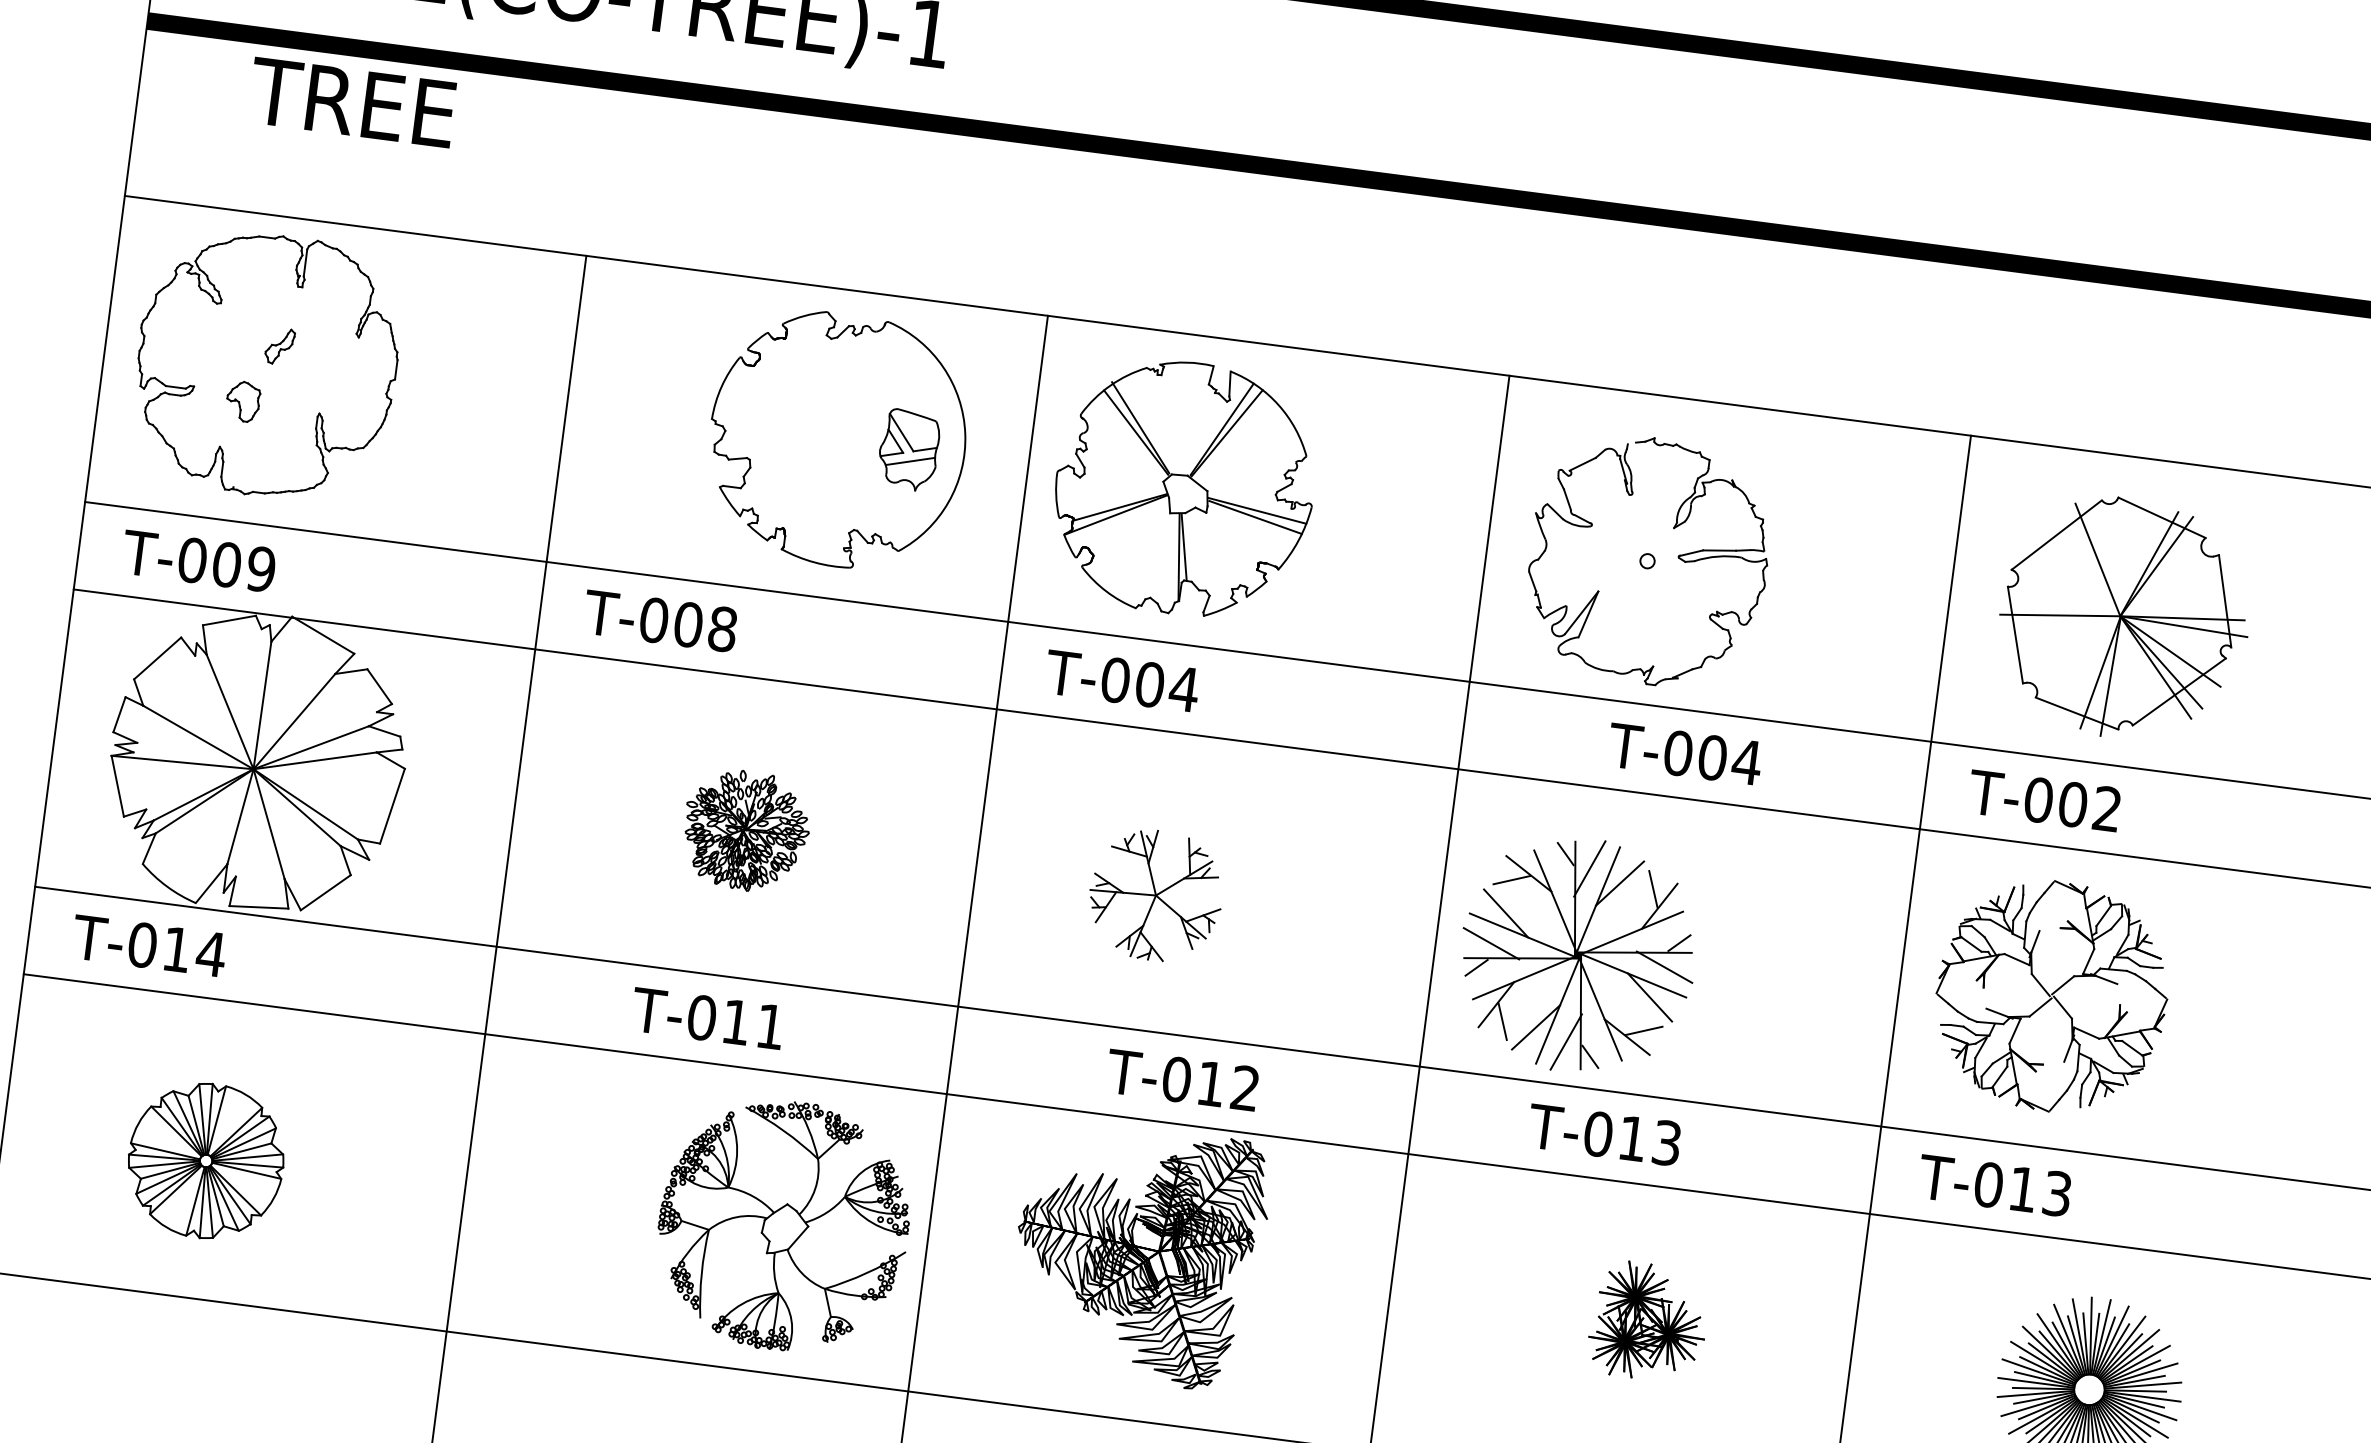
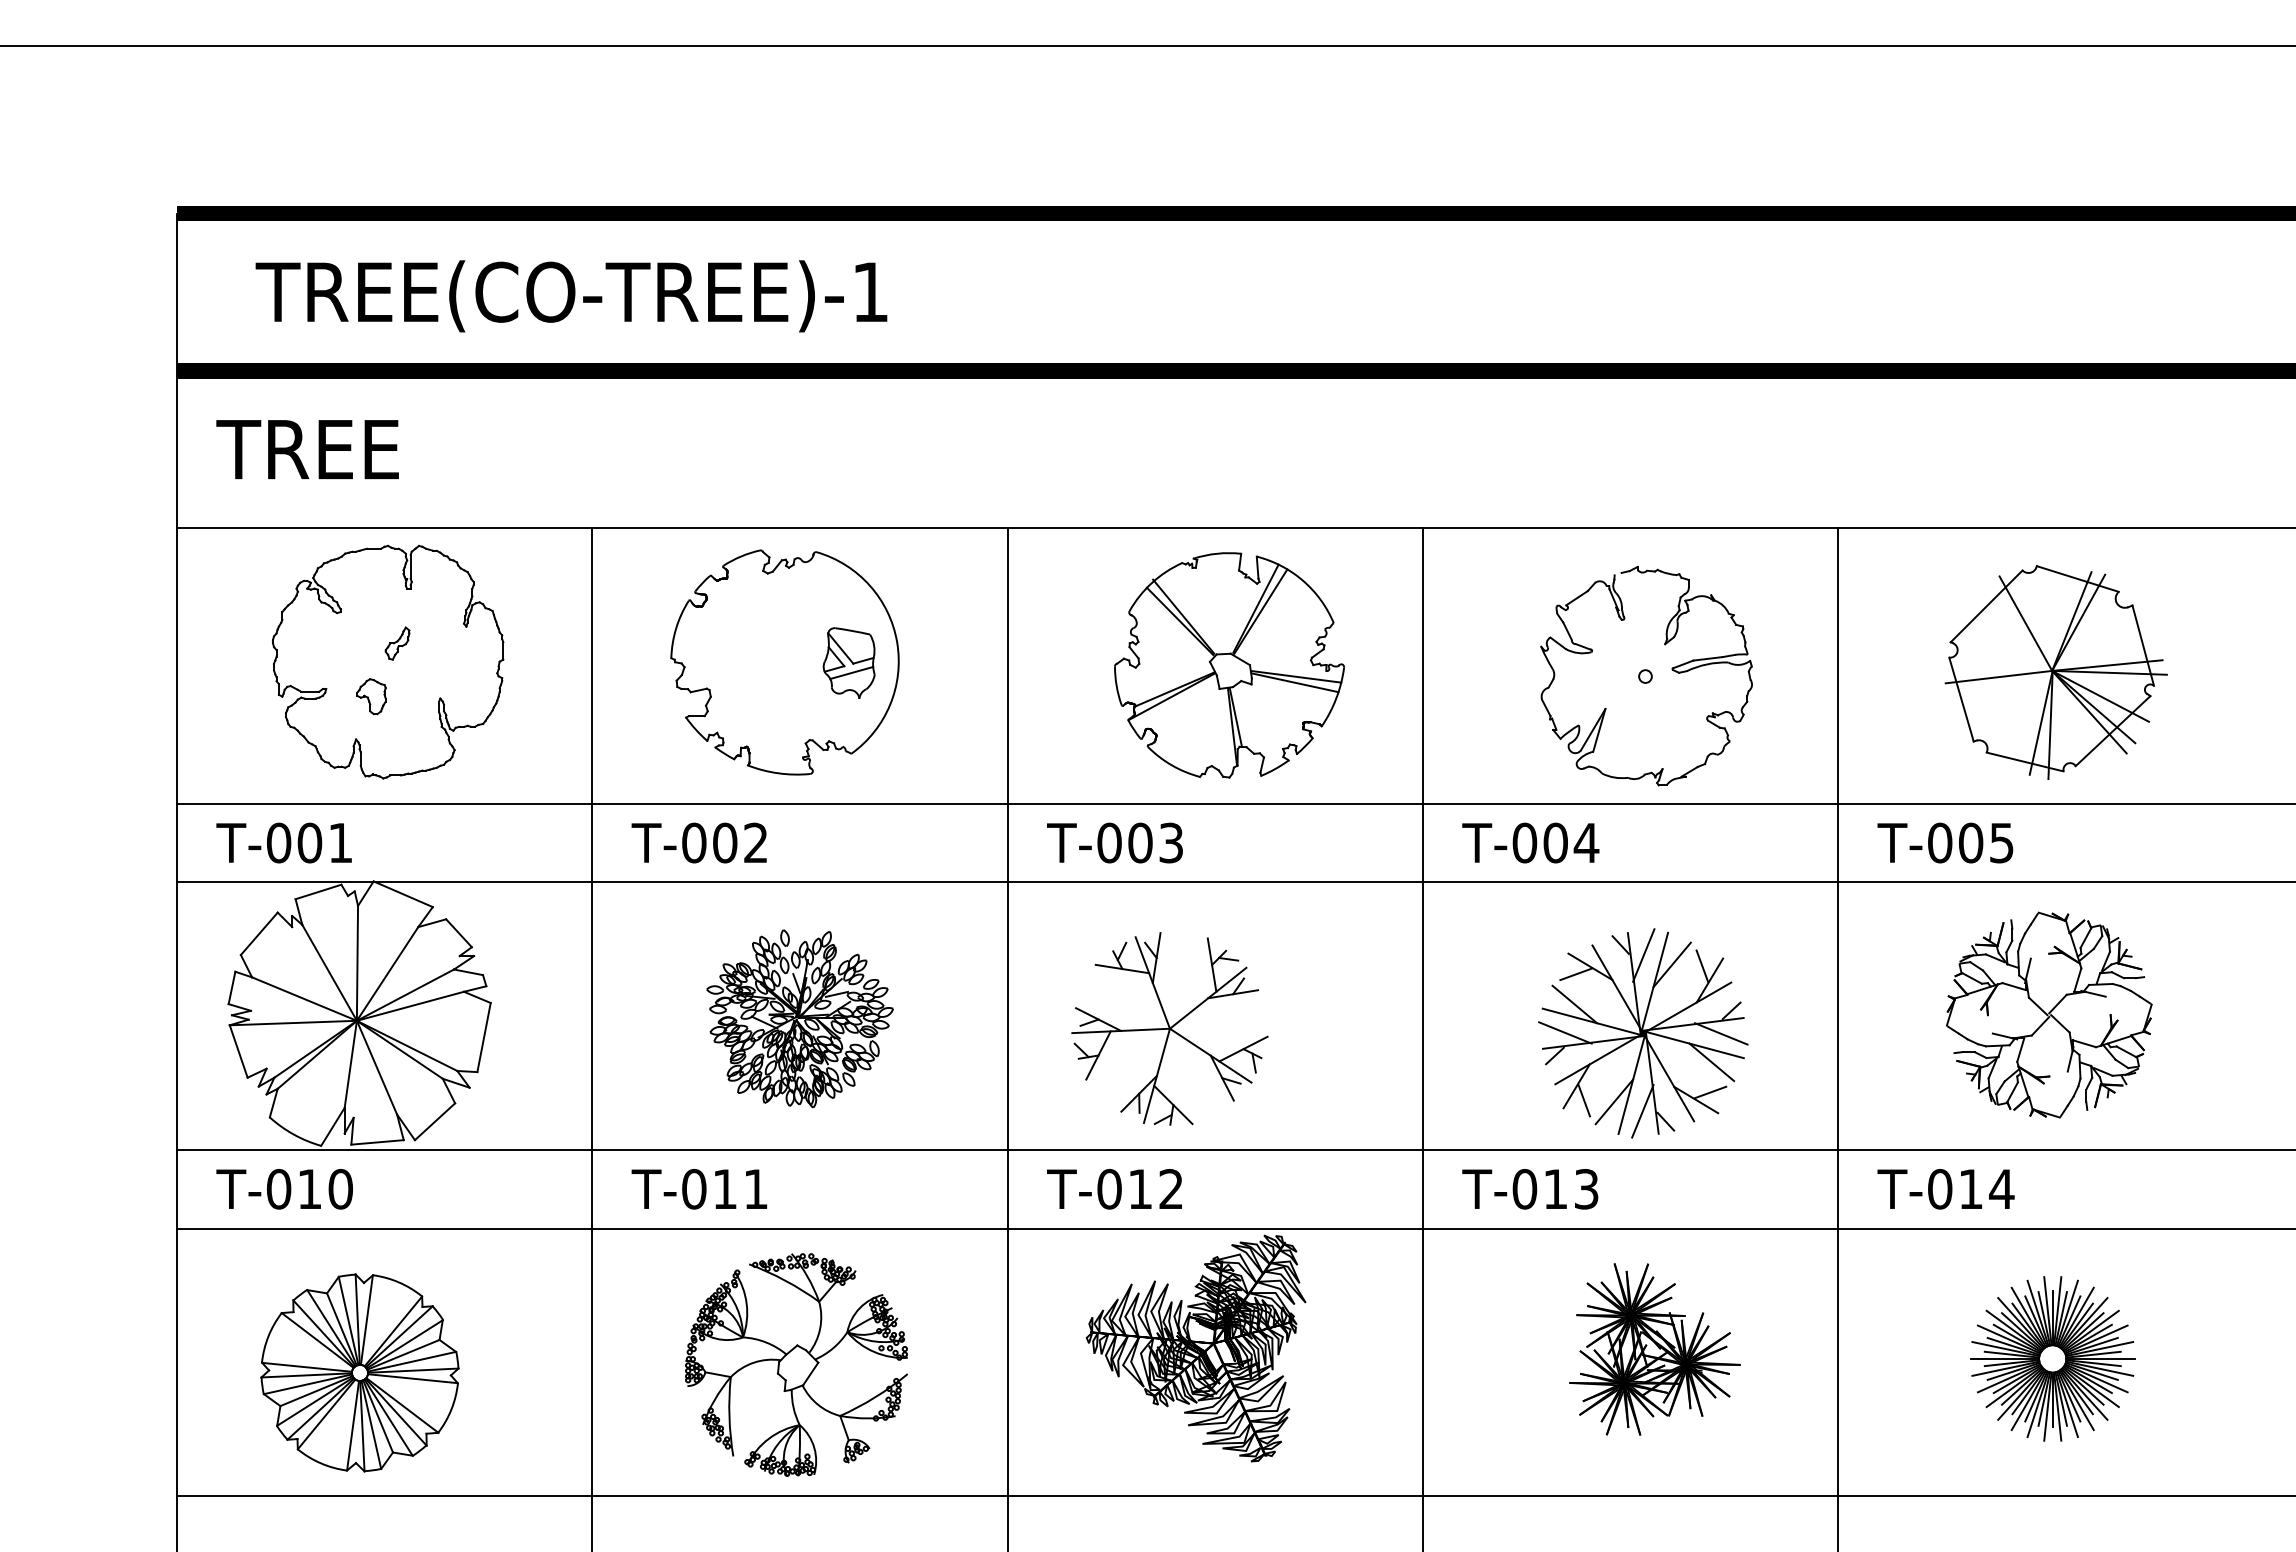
text: (352, 102) -> (307, 449), moved
part: (266, 364) -> (387, 661), moved
part: (837, 440) -> (784, 662), moved
part: (1184, 488) -> (1229, 665), moved
part: (1648, 561) -> (1646, 676), moved
text: (261, 568) -> (340, 842), T-009 -> T-001
part: (2123, 618) -> (2055, 672), moved
text: (723, 628) -> (756, 842), T-008 -> T-002
text: (1184, 688) -> (1171, 842), T-004 -> T-003
text: (1684, 753) -> (1530, 842), moved
text: (2107, 808) -> (2001, 842), T-002 -> T-005
part: (745, 830) -> (799, 1018), size x1.67
part: (1155, 895) -> (1169, 1028), size x1.67
text: (210, 954) -> (340, 1189), T-014 -> T-010
part: (1578, 955) -> (1643, 1033), moved
part: (2052, 995) -> (2049, 1014), moved
text: (707, 1018) -> (699, 1189), moved
text: (1182, 1080) -> (1114, 1189), moved
text: (1604, 1135) -> (1530, 1189), moved
part: (205, 1160) -> (359, 1372), size x1.43
text: (2056, 1194) -> (2001, 1189), T-013 -> T-014
part: (783, 1225) -> (796, 1364), moved
part: (1648, 1321) -> (1654, 1349), size x1.67

